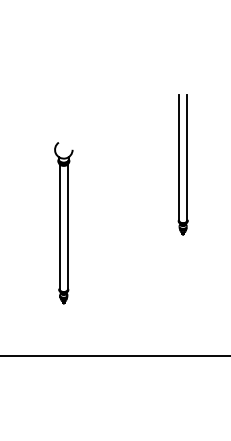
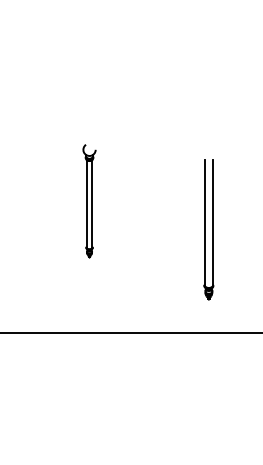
part: (182, 164) -> (208, 229), moved
part: (63, 223) -> (89, 201), size x0.7

